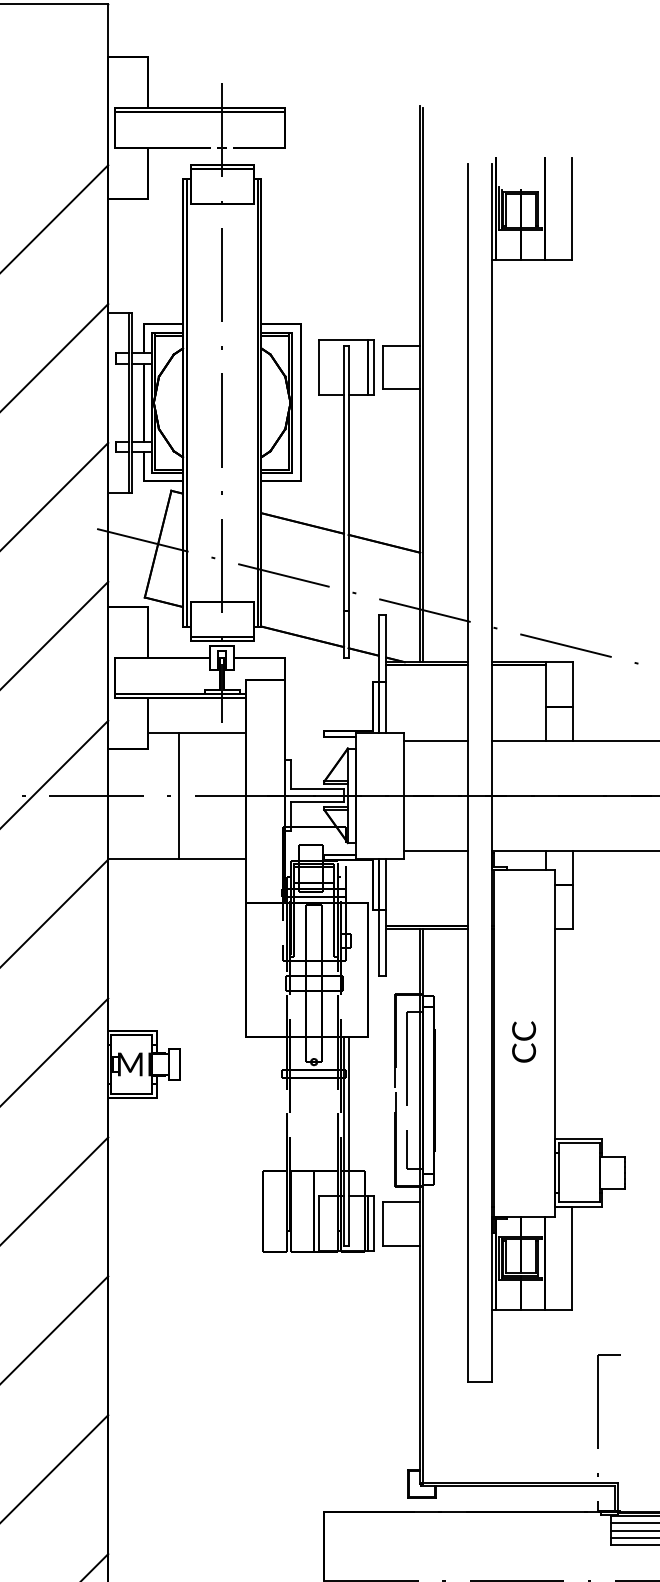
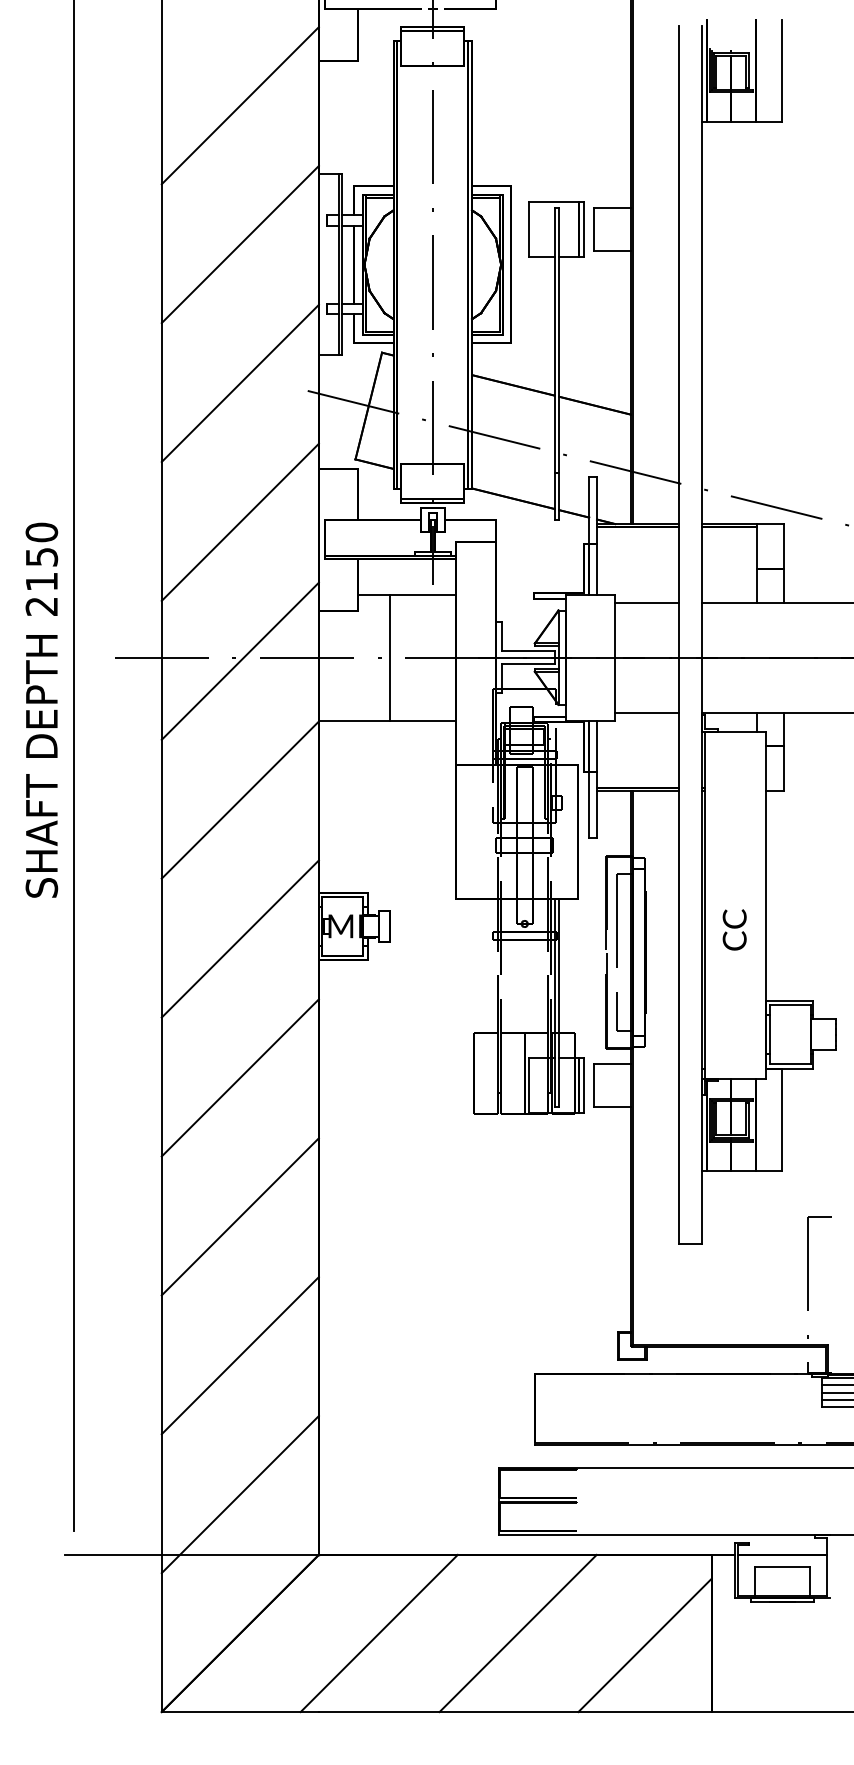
text: (523, 1041) -> (734, 929), moved

